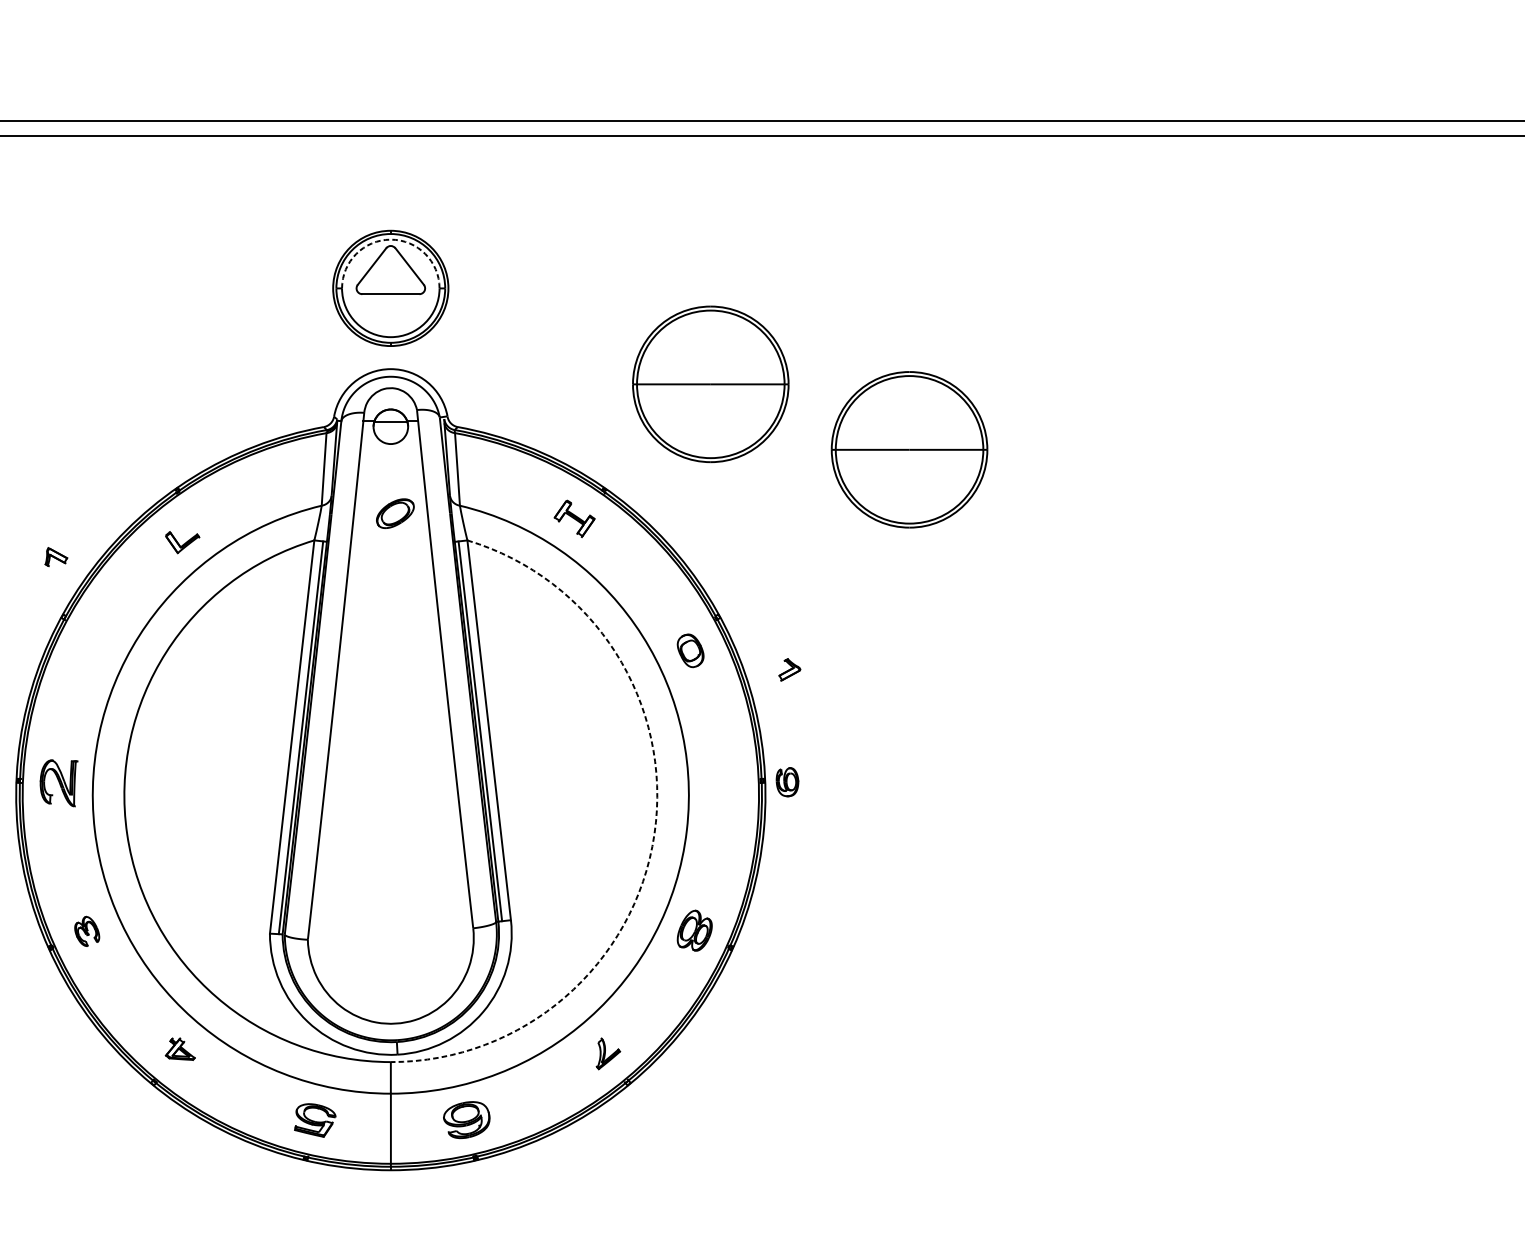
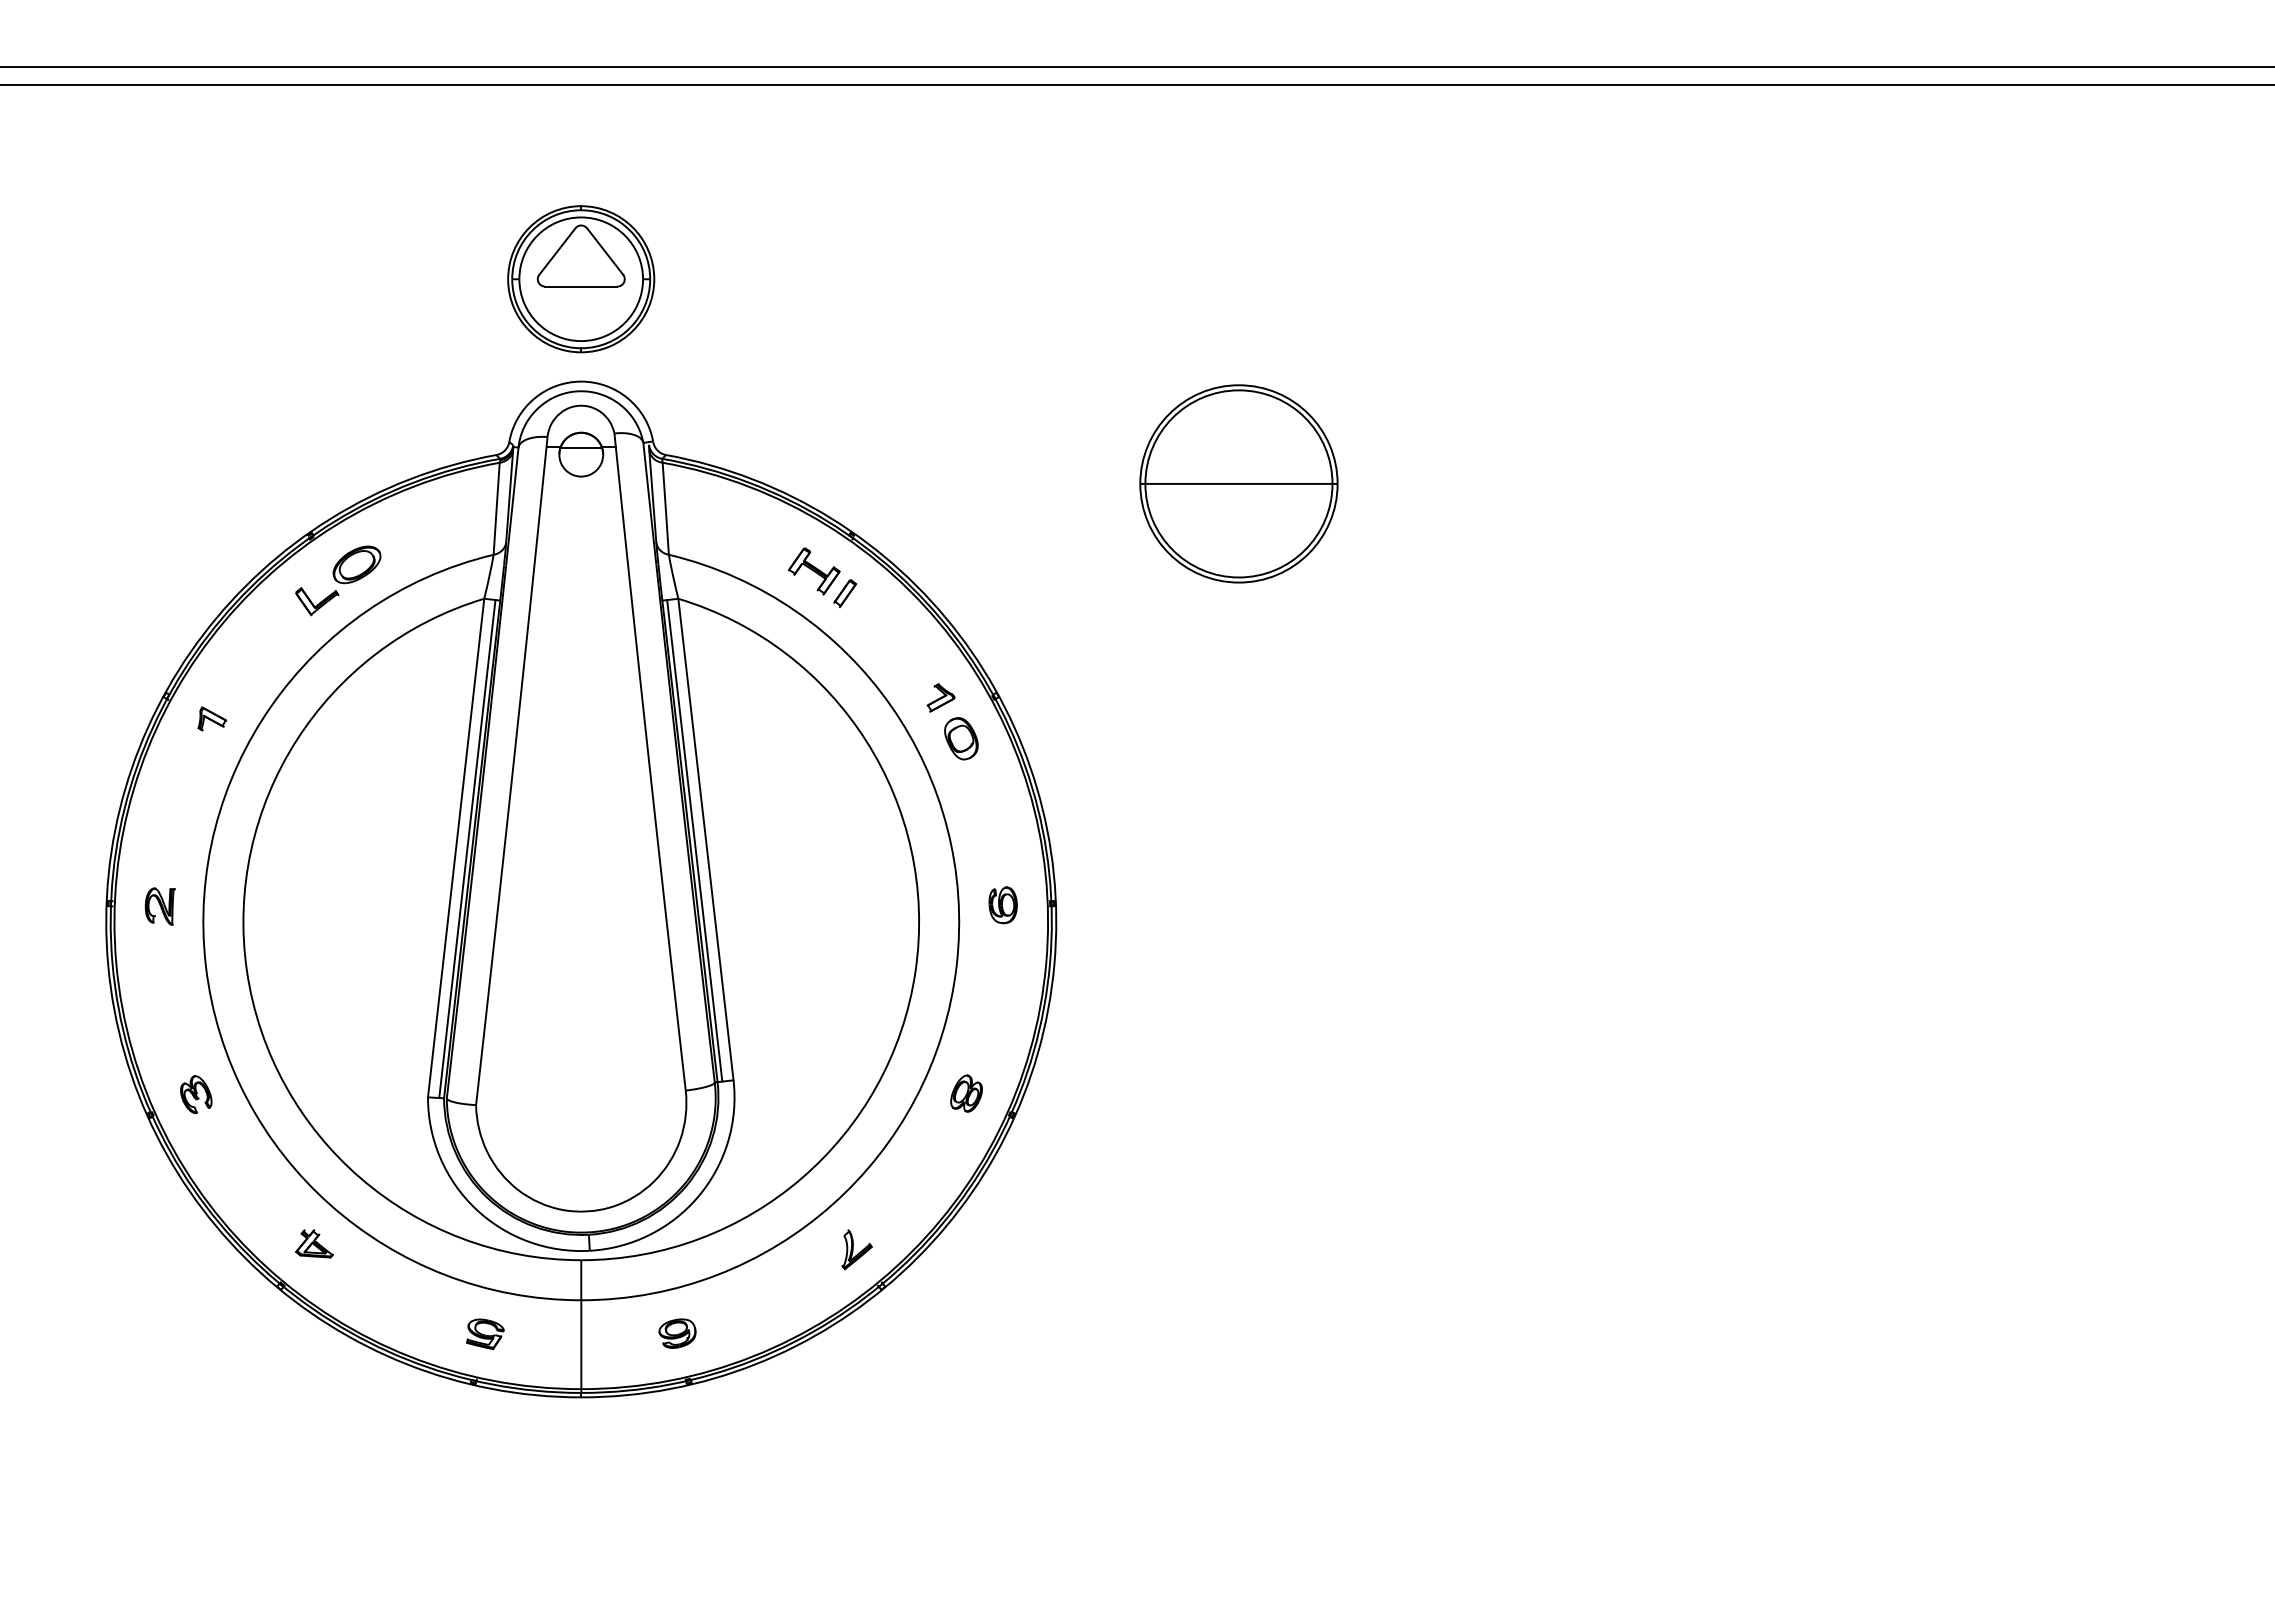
arc: (391, 239) -> (581, 217), dashed -> solid
part: (710, 384) -> (986, 400), removed
part: (394, 513) -> (356, 564), moved
part: (599, 536) -> (845, 593), added
part: (56, 556) -> (212, 718), moved
part: (789, 669) -> (940, 697), moved
part: (786, 782) -> (1002, 905), moved
part: (58, 783) -> (159, 906), size x0.62
arc: (654, 834) -> (915, 971), dashed -> solid
part: (694, 930) -> (966, 1093), size x0.71
part: (466, 1119) -> (677, 1333), size x0.62
part: (315, 1120) -> (485, 1334), size x0.71

